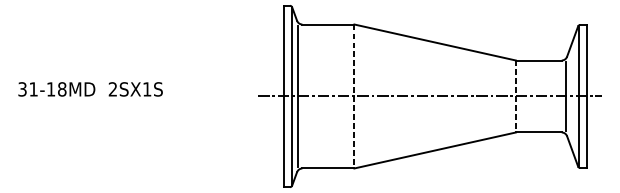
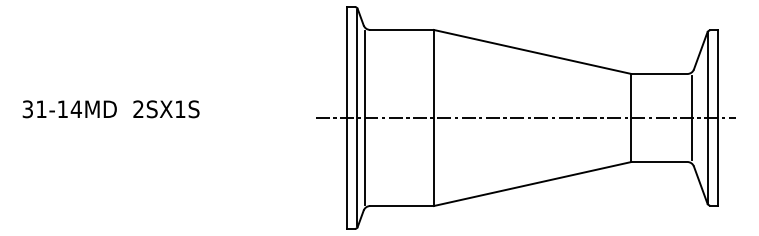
text: (61, 89) -> (75, 109), 31-18MD -> 31-14MD
line: (354, 96) -> (433, 118), dashed -> solid
line: (516, 96) -> (631, 118), dashed -> solid

